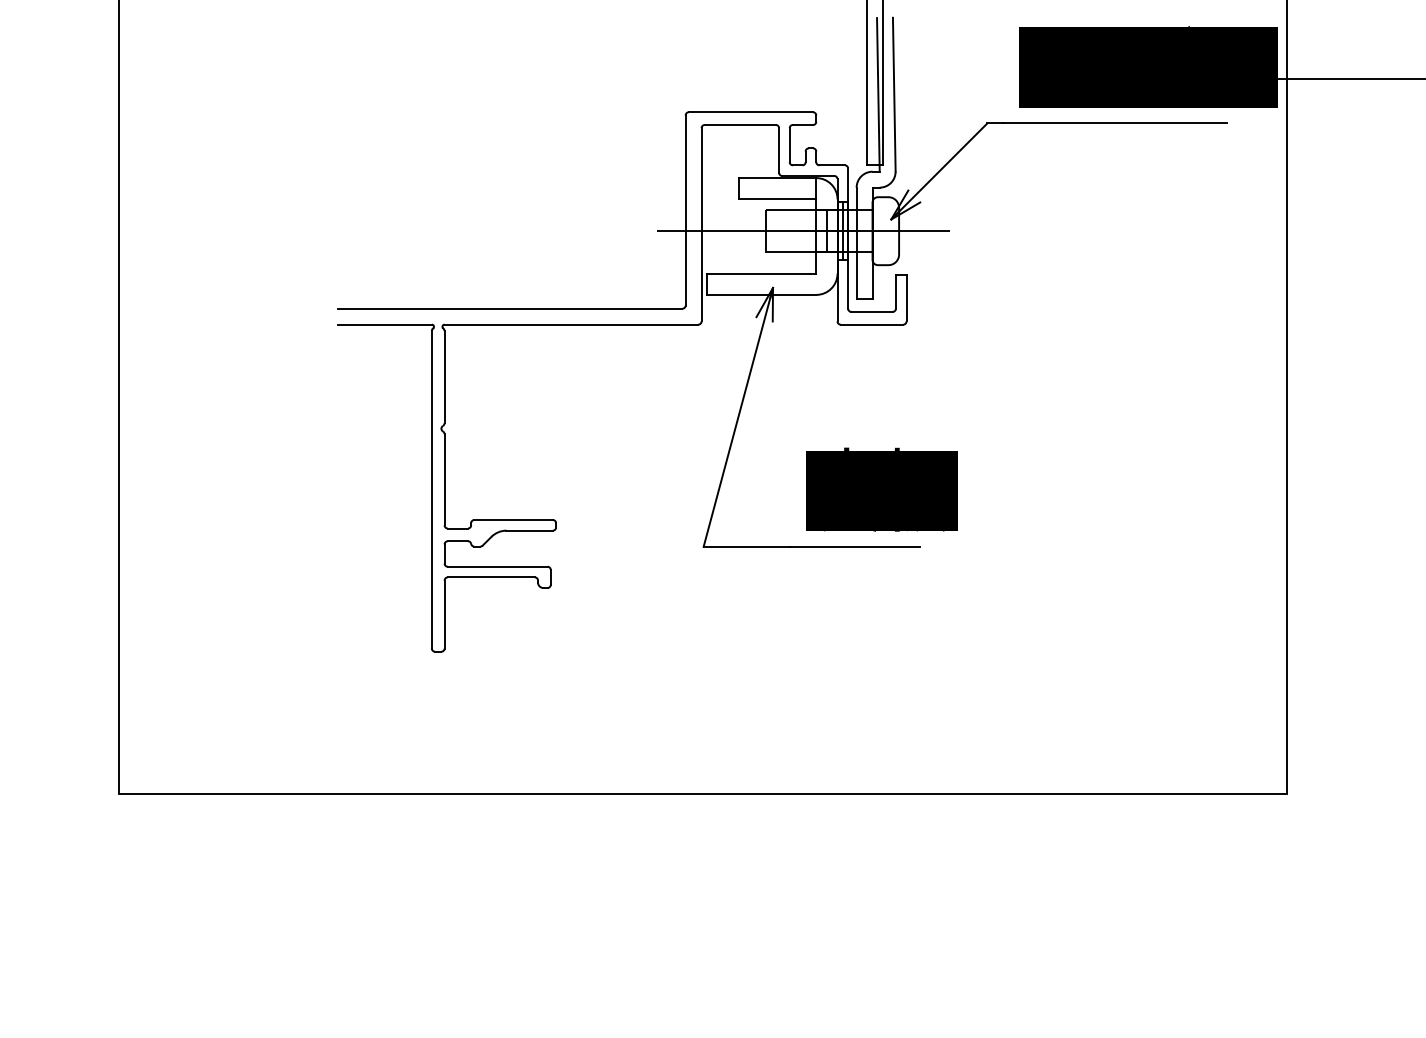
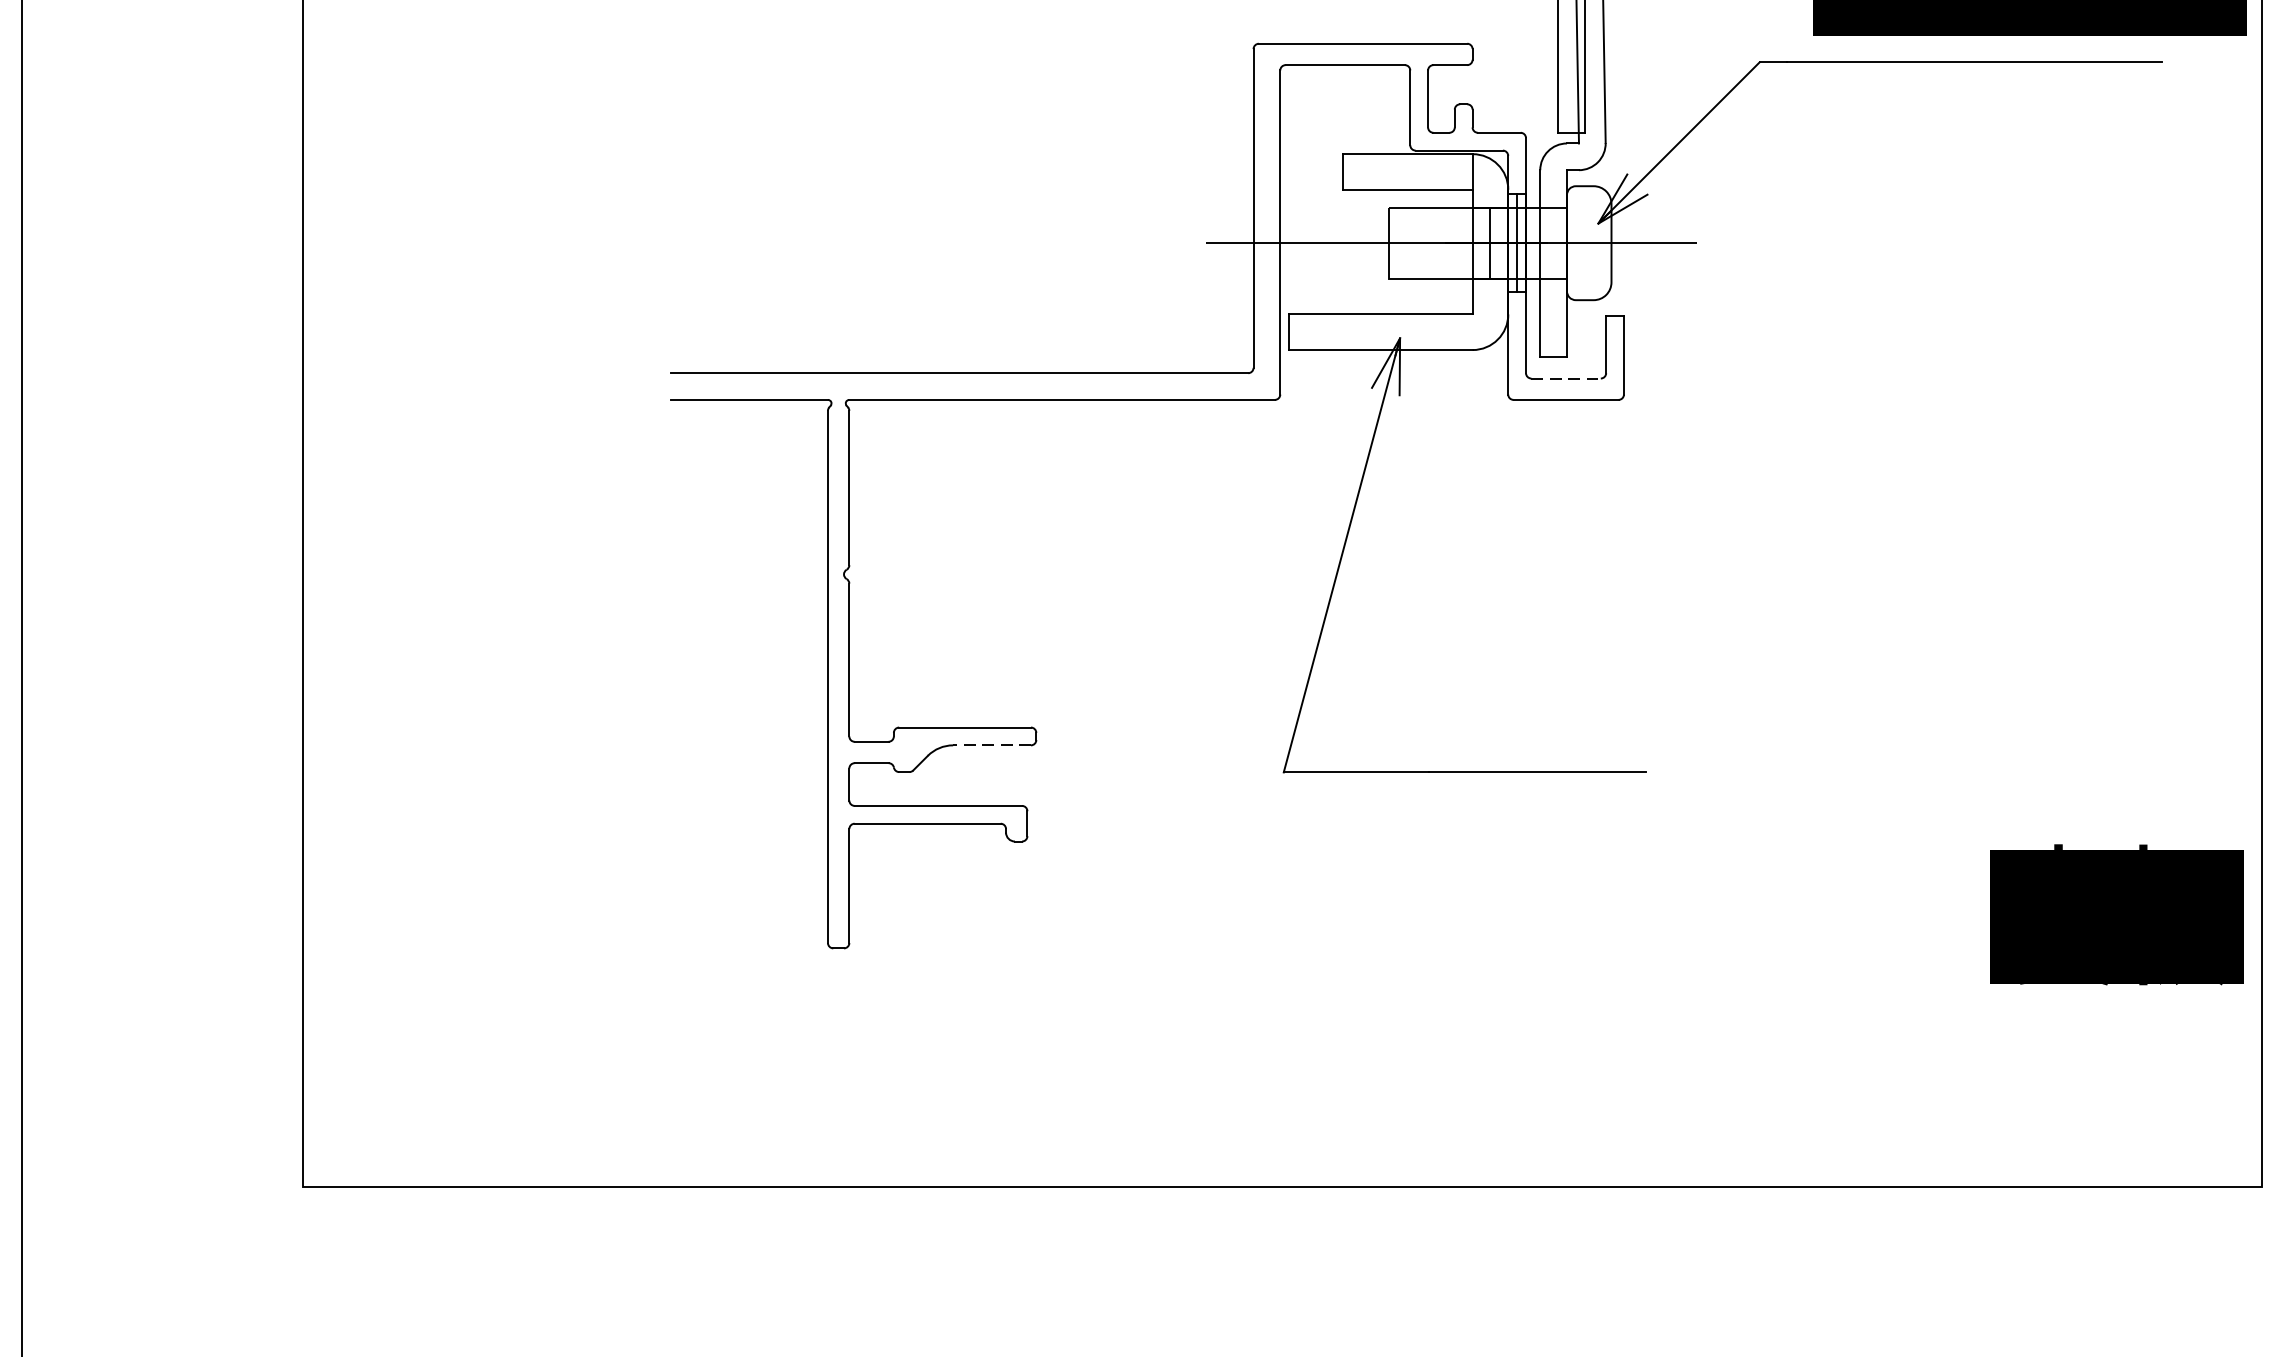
line: (872, 311) -> (1566, 377), solid -> dashed
text: (881, 489) -> (2116, 914), moved
line: (529, 530) -> (991, 745), solid -> dashed

